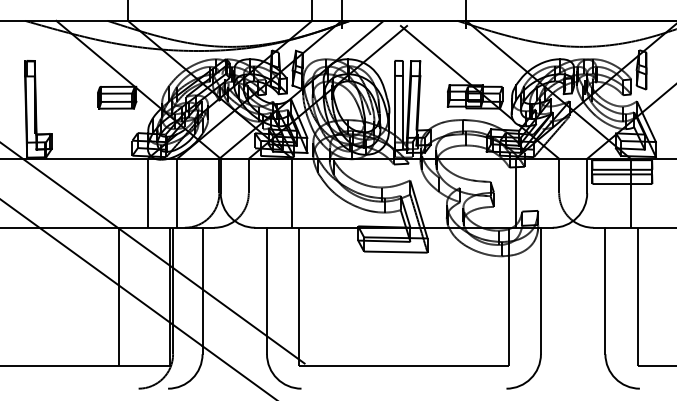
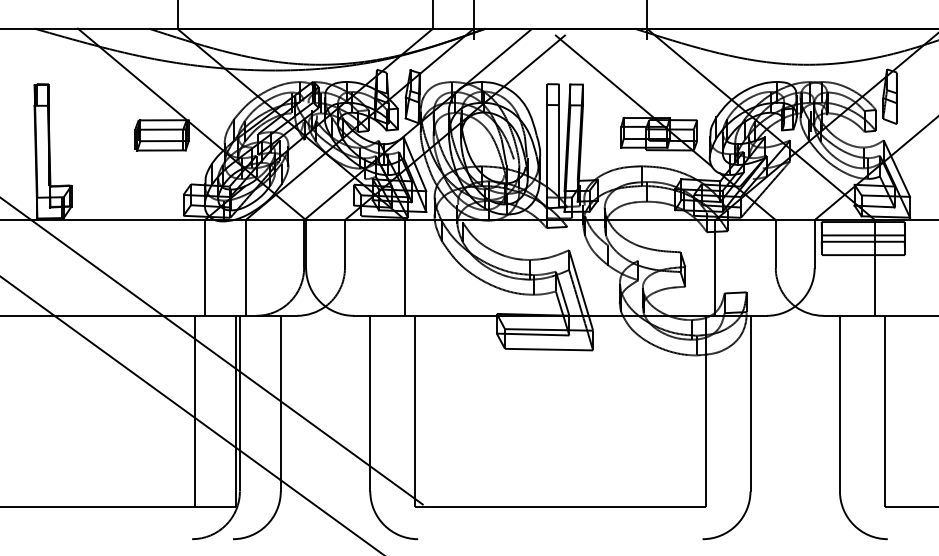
line: (118, 296) -> (195, 411), moved

